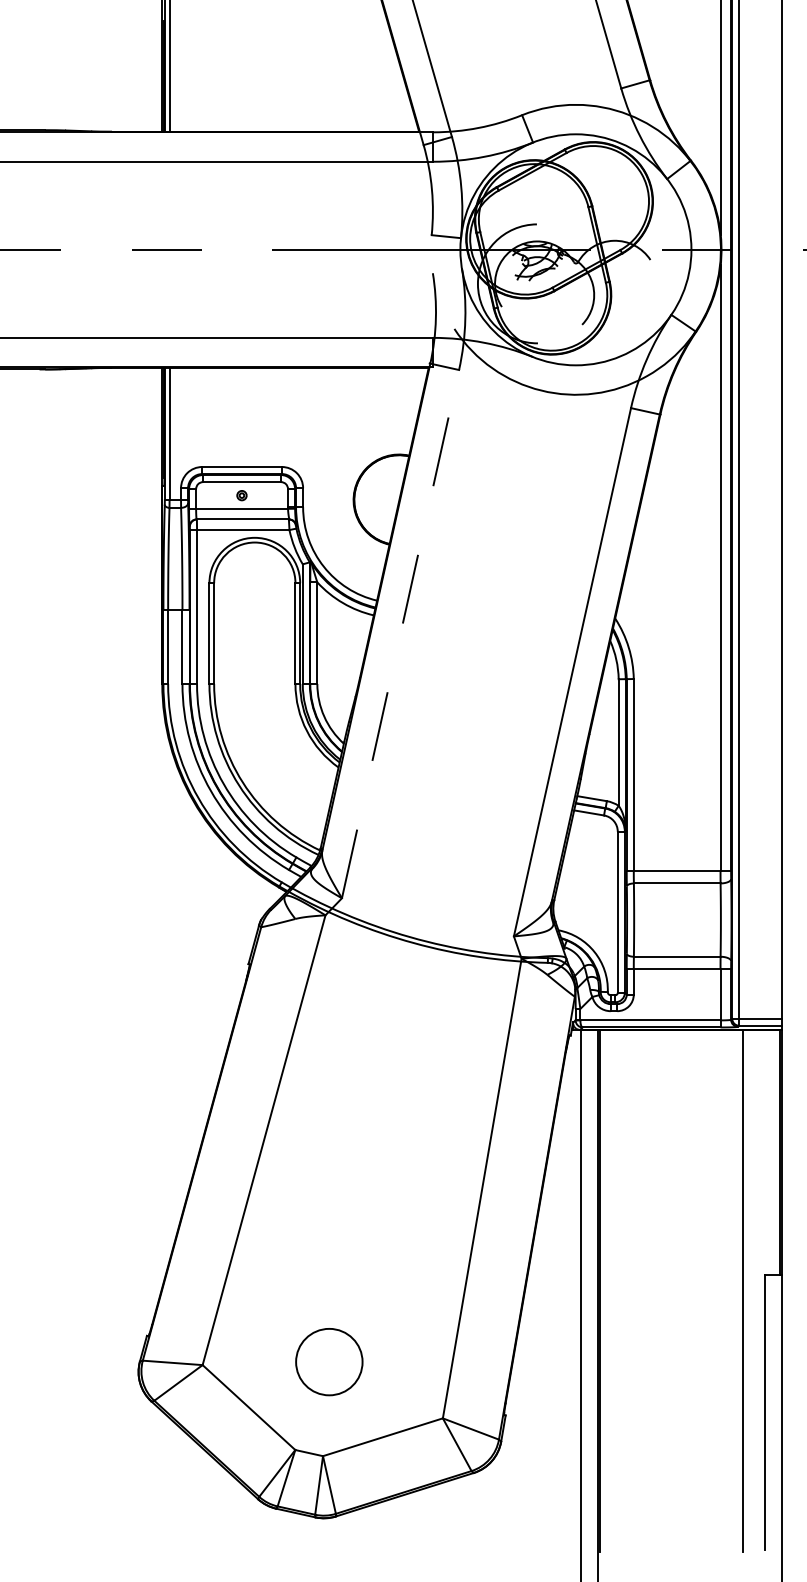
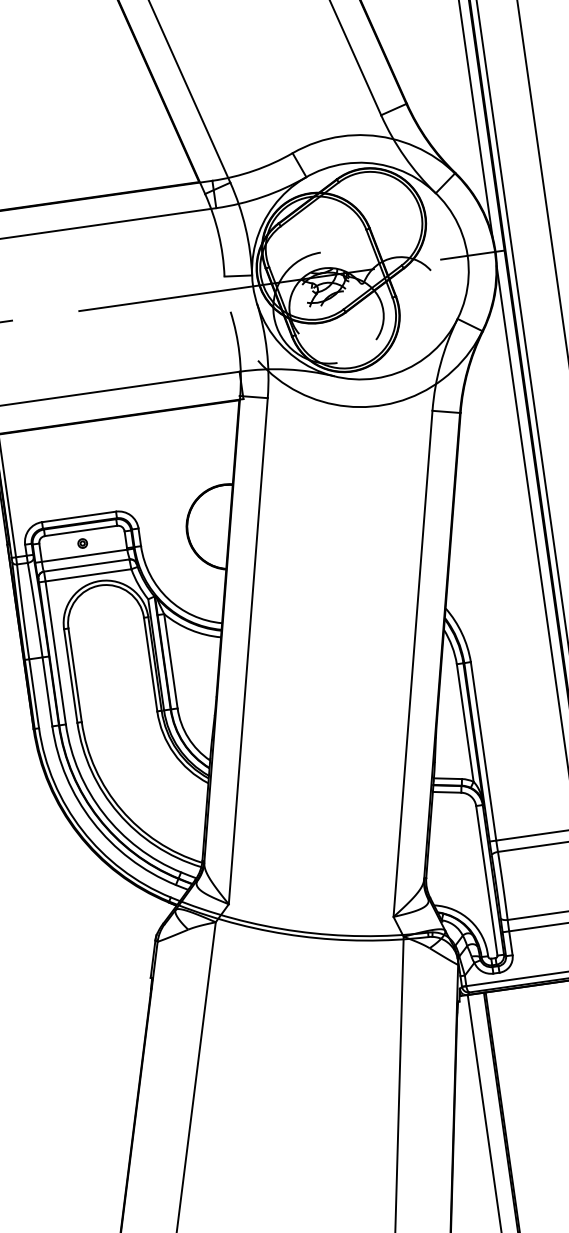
line: (400, 634) -> (248, 651), dashed -> solid

